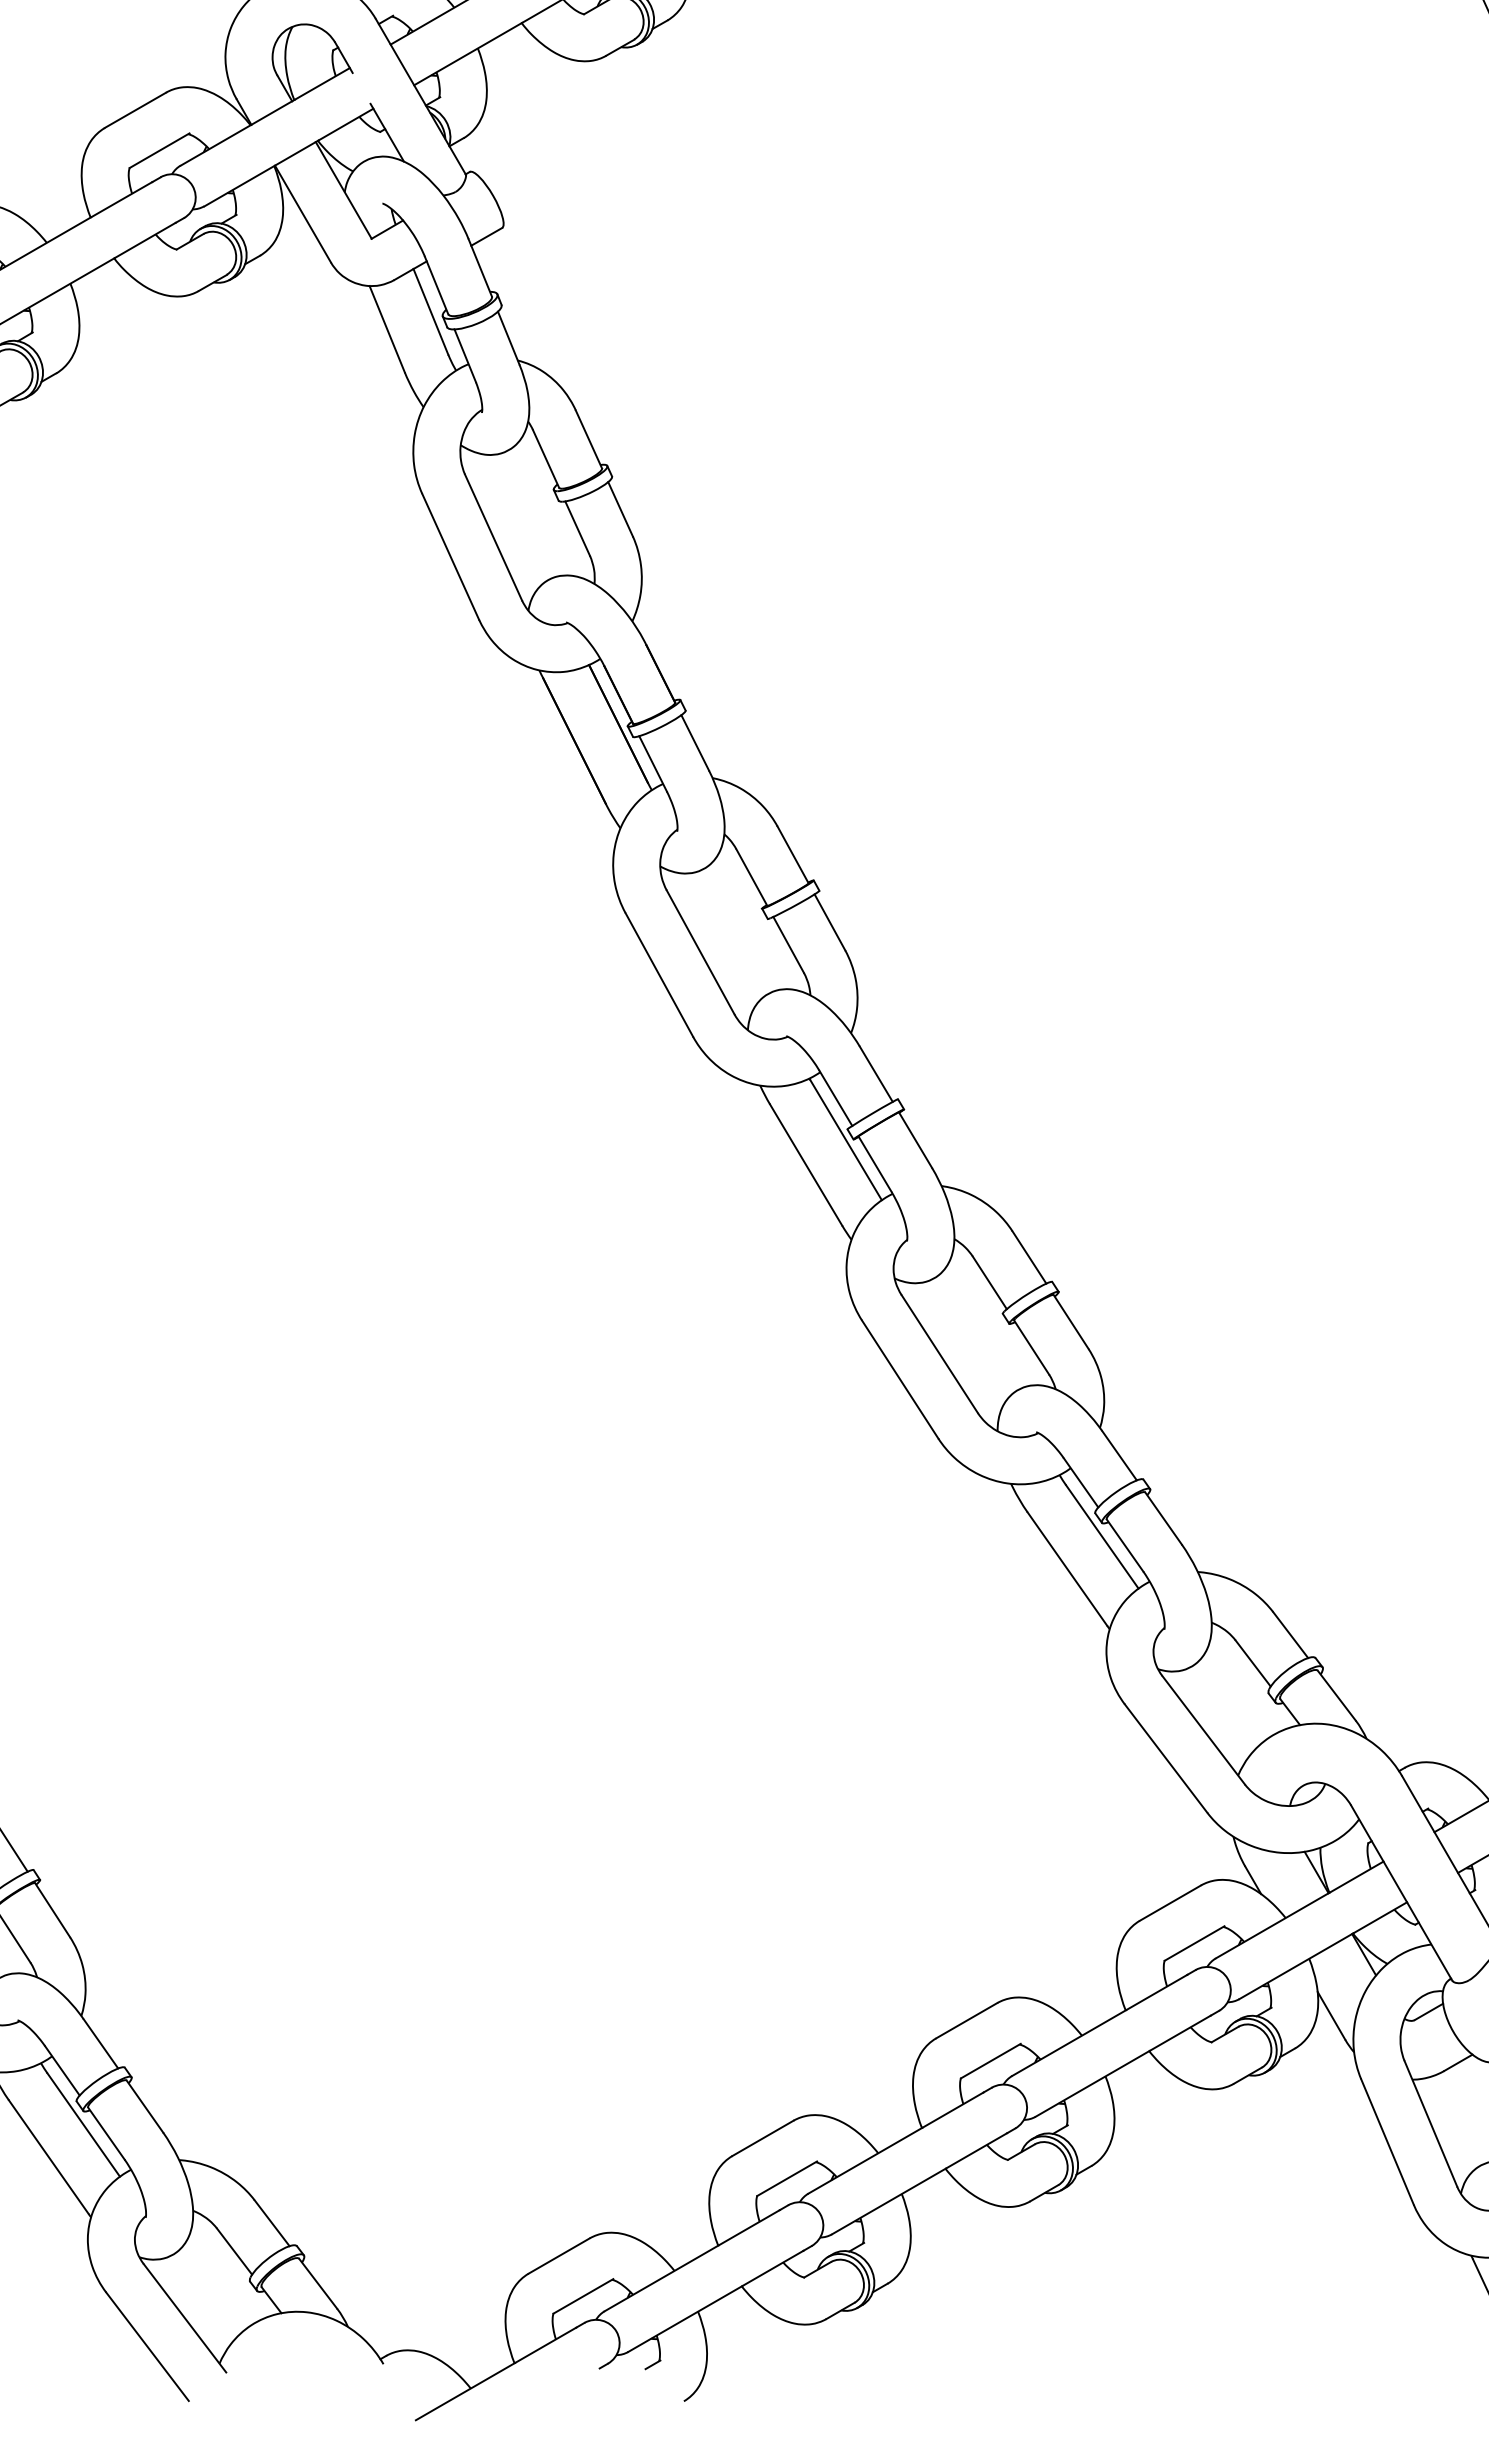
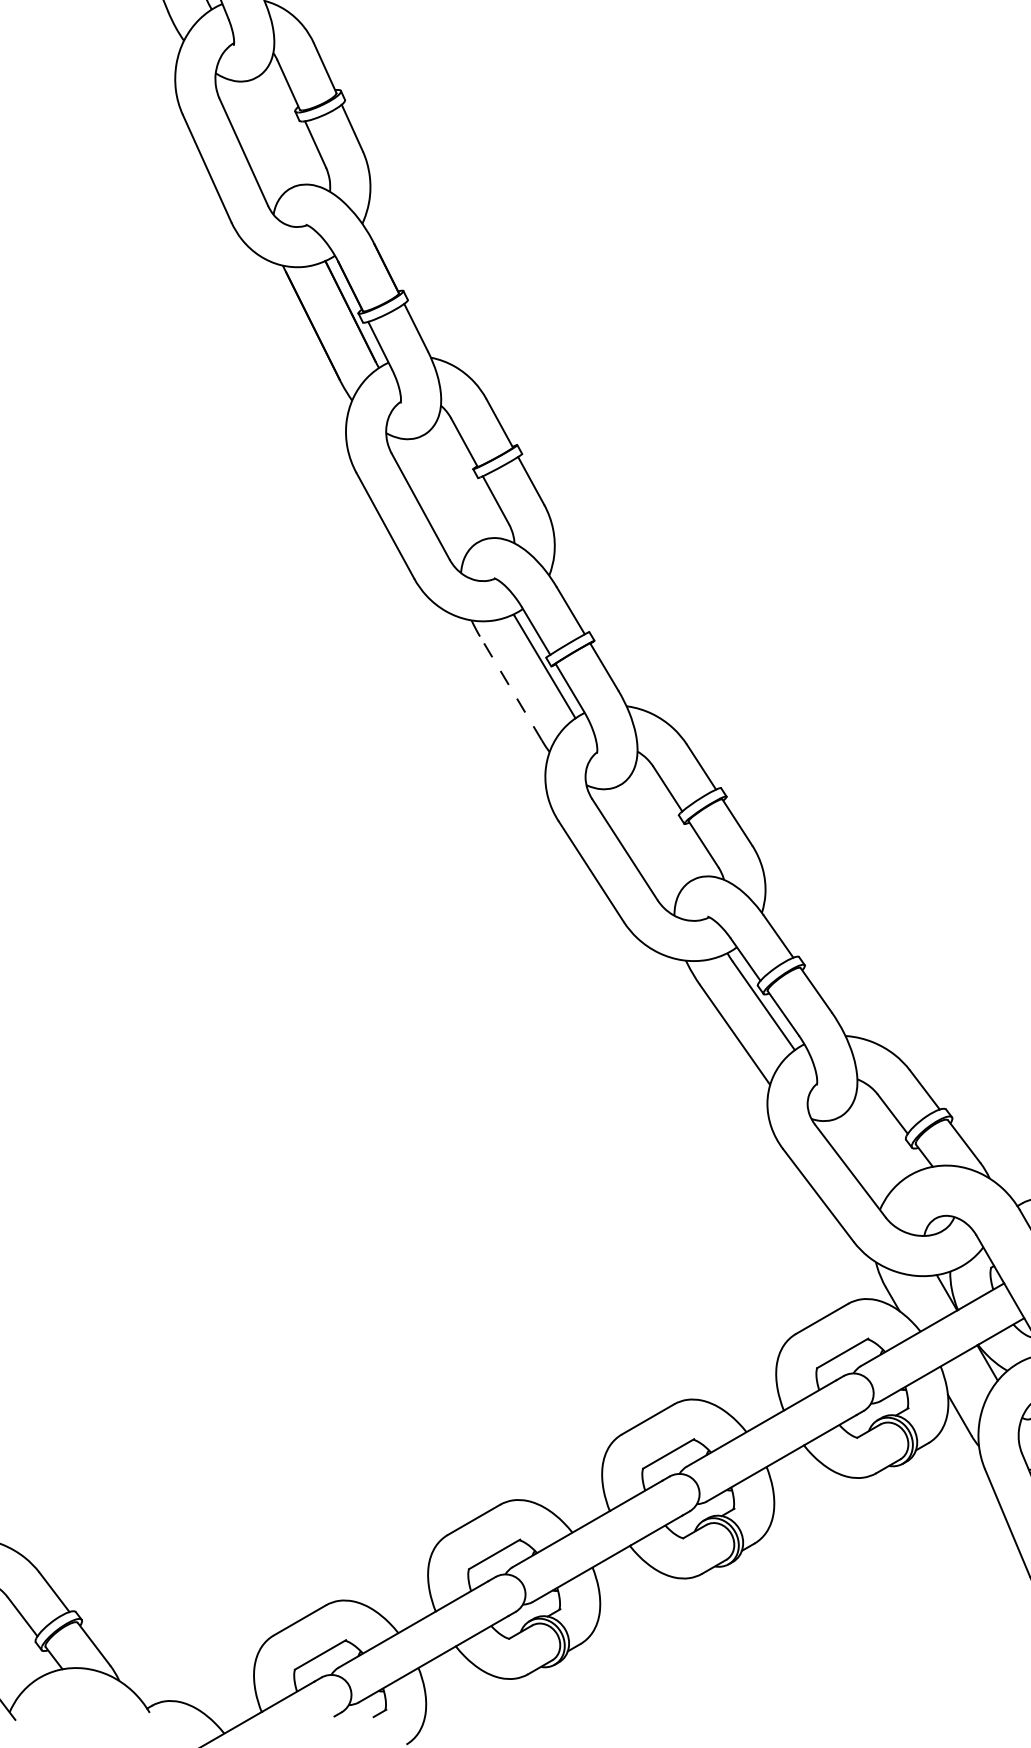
line: (806, 1165) -> (511, 688), solid -> dashed

